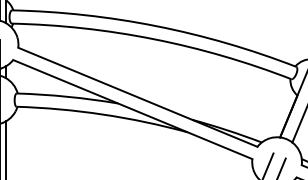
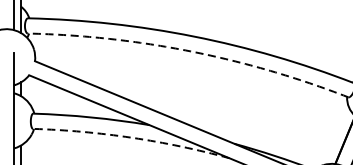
arc: (154, 39) -> (191, 51), solid -> dashed
arc: (102, 114) -> (131, 137), solid -> dashed

